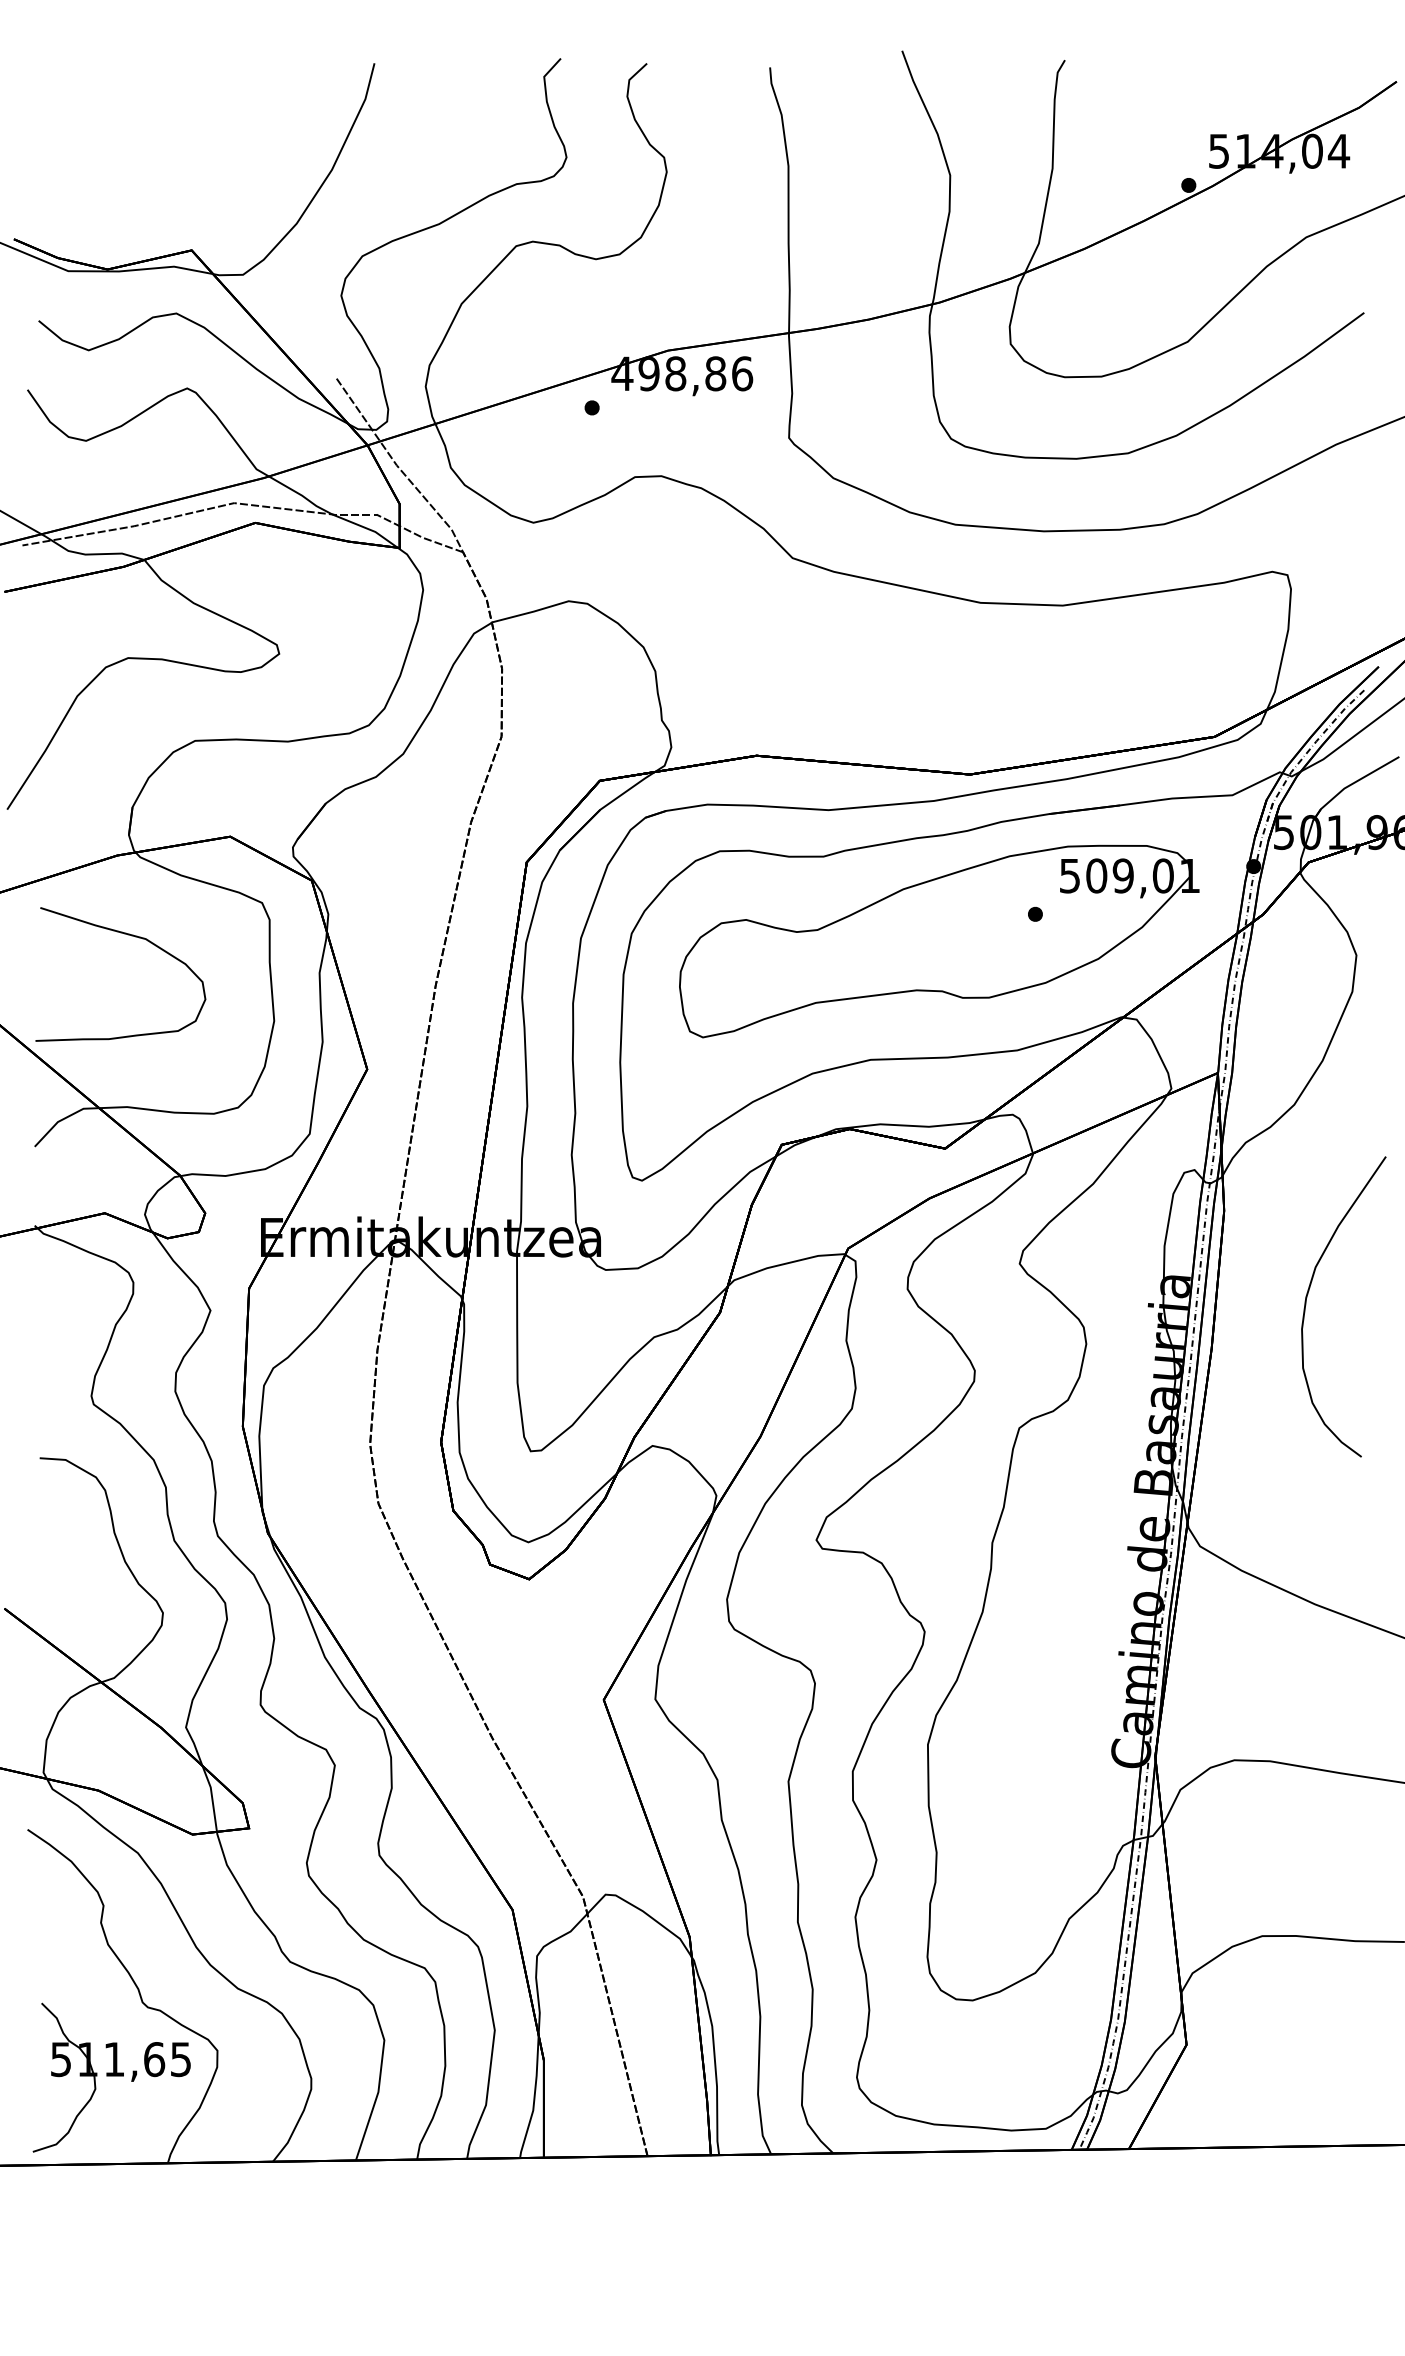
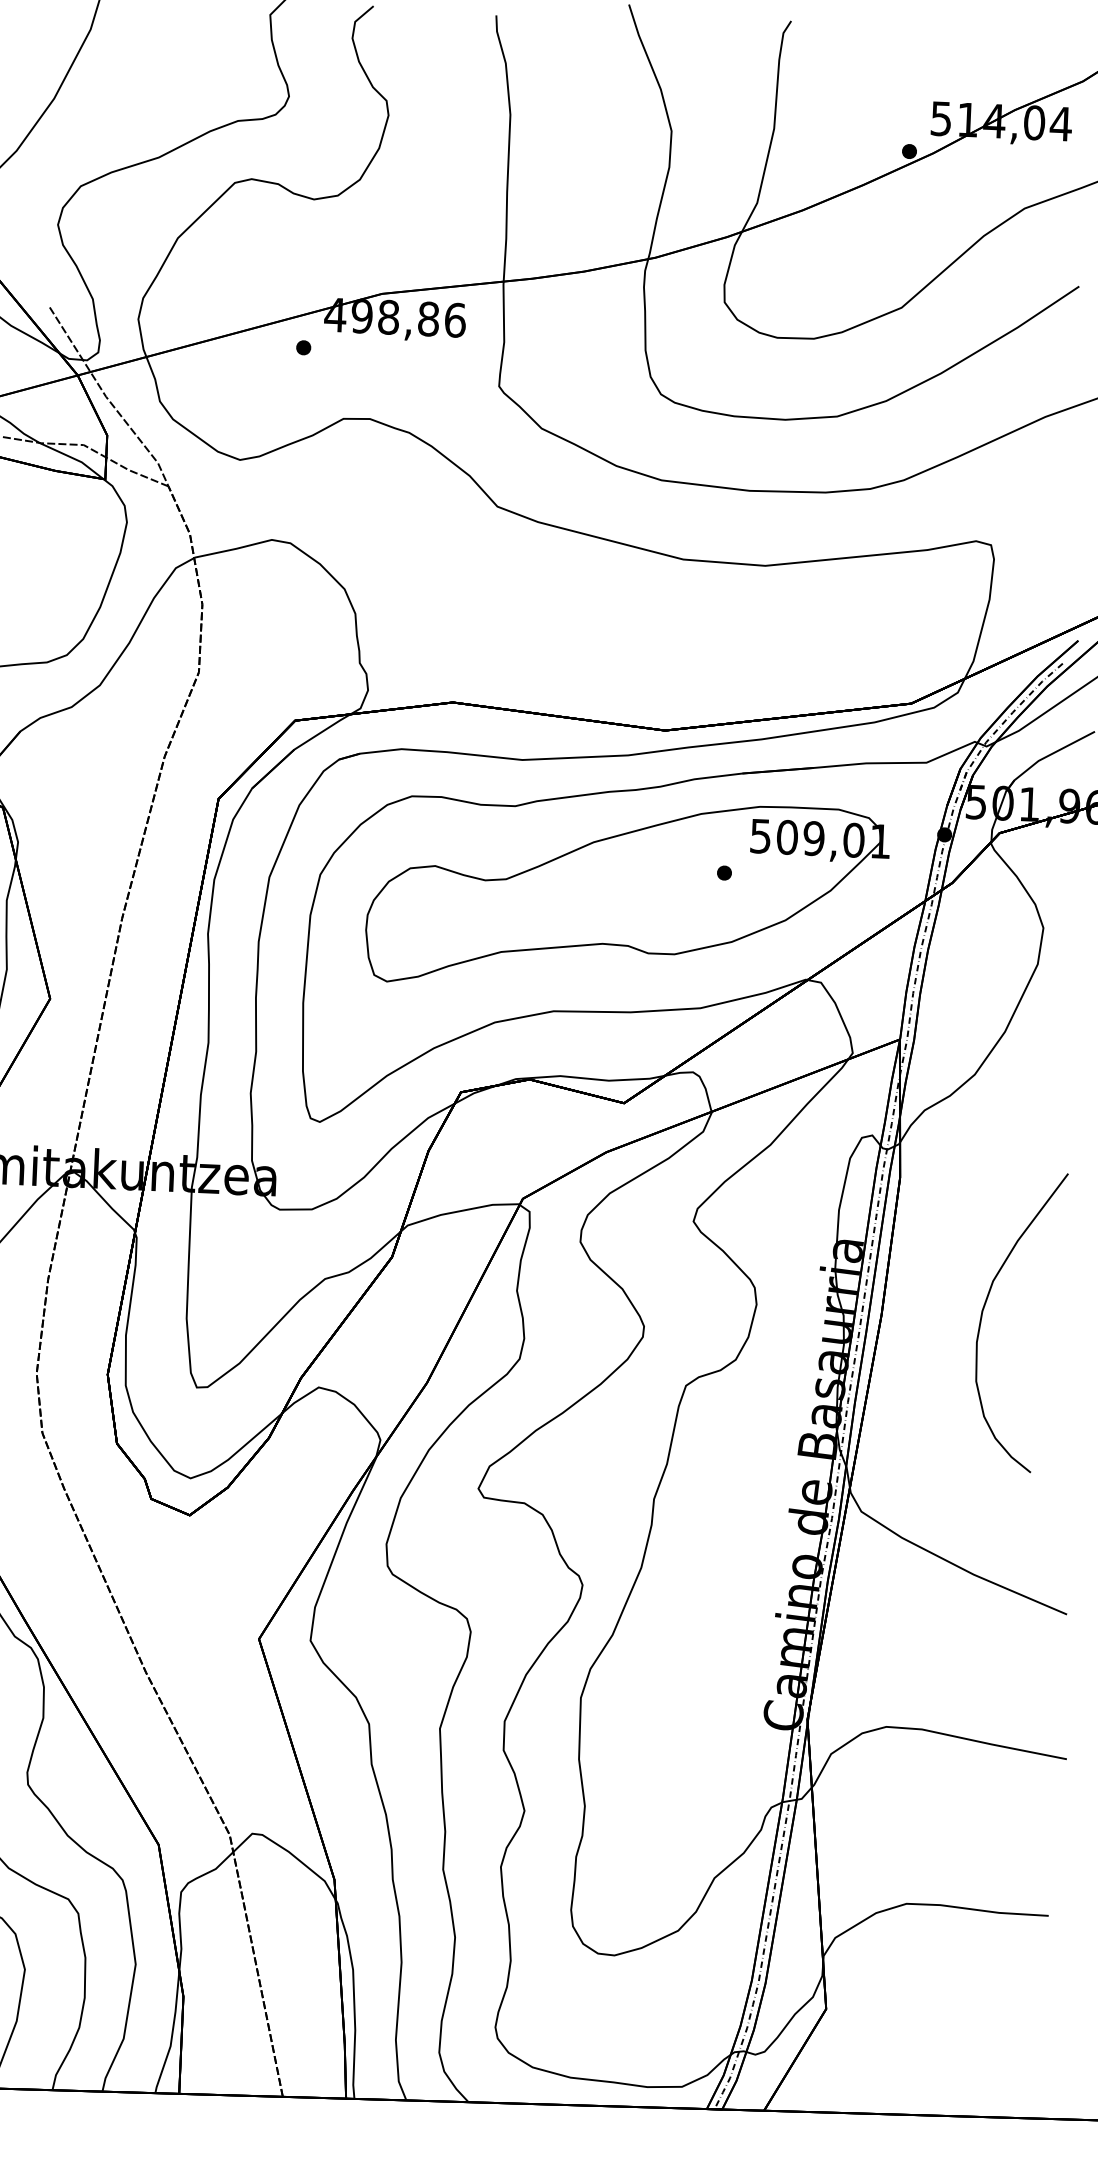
curve: (1308, 1294) -> (984, 1308), moved

